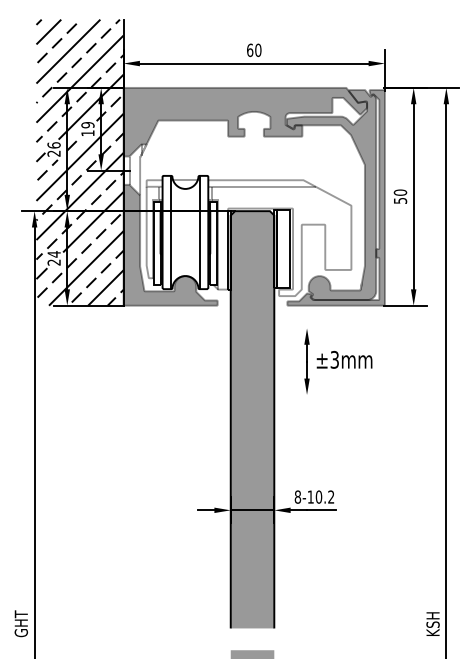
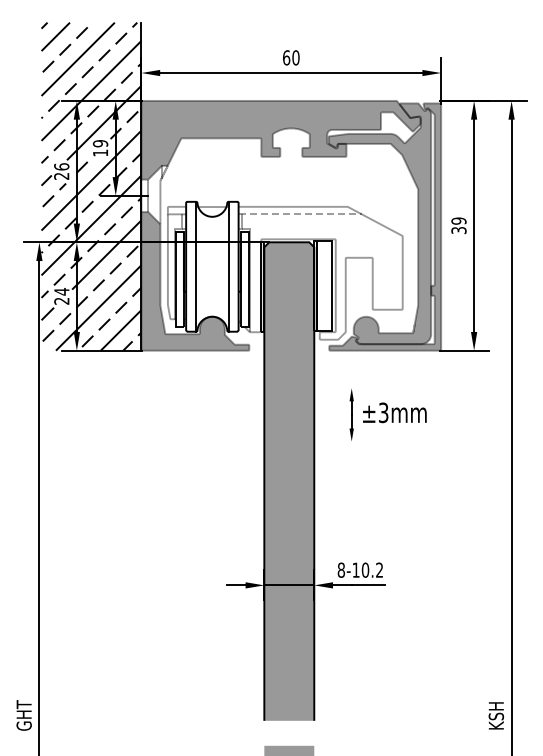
line: (262, 186) -> (300, 214), solid -> dashed
text: (400, 196) -> (458, 225), 50 -> 39
part: (306, 361) -> (351, 414), size x0.7

